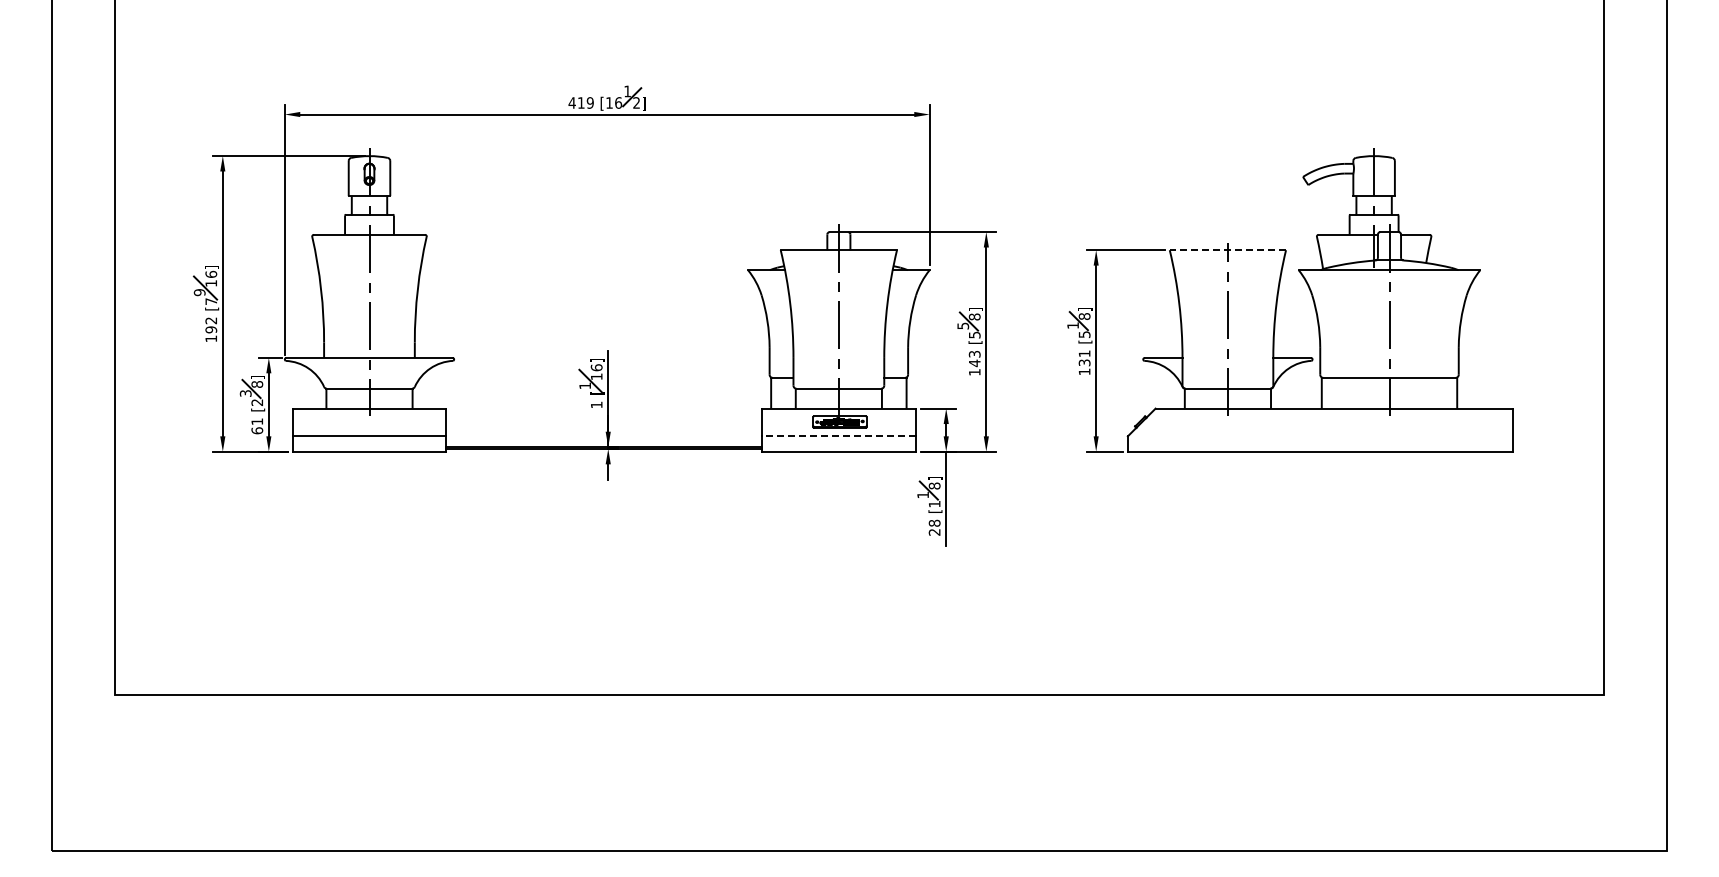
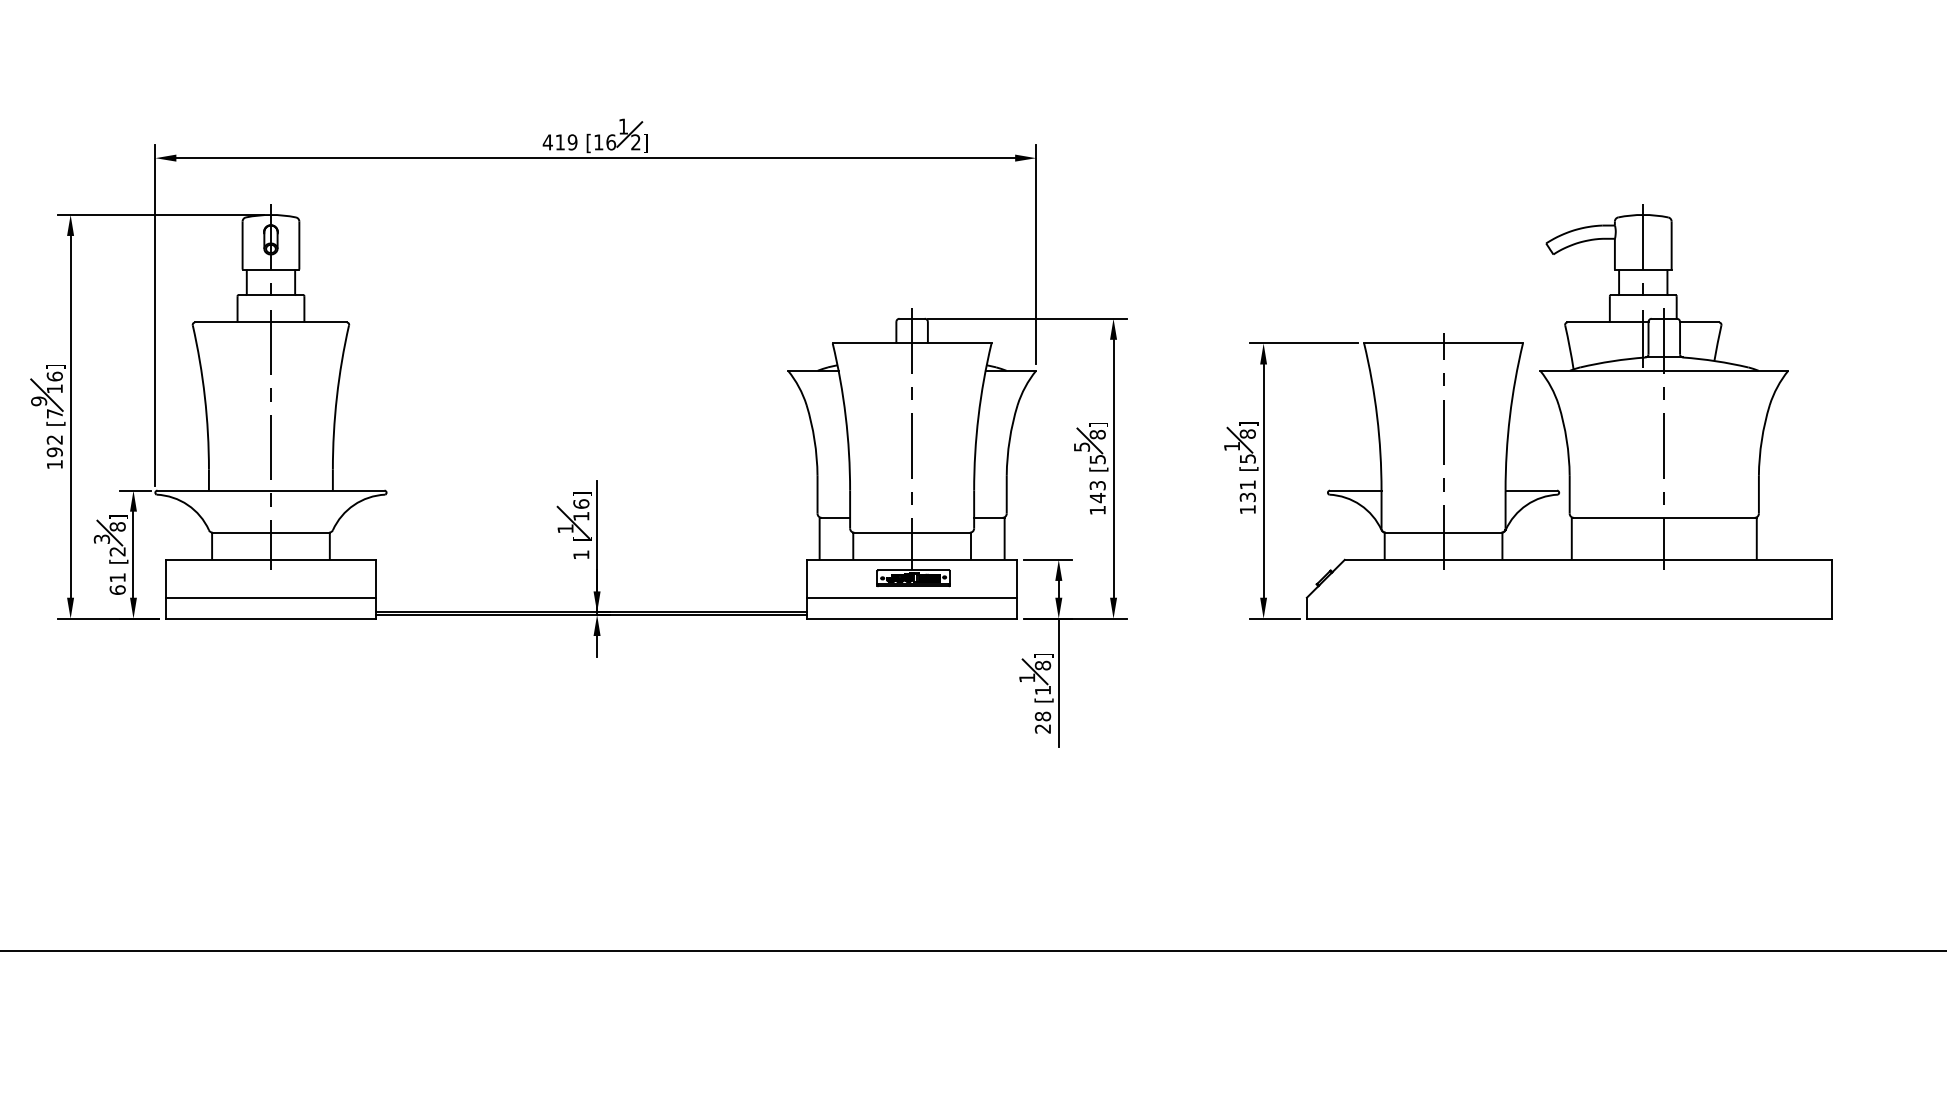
line: (1227, 250) -> (1442, 343), dashed -> solid
line: (838, 436) -> (911, 597), dashed -> solid

